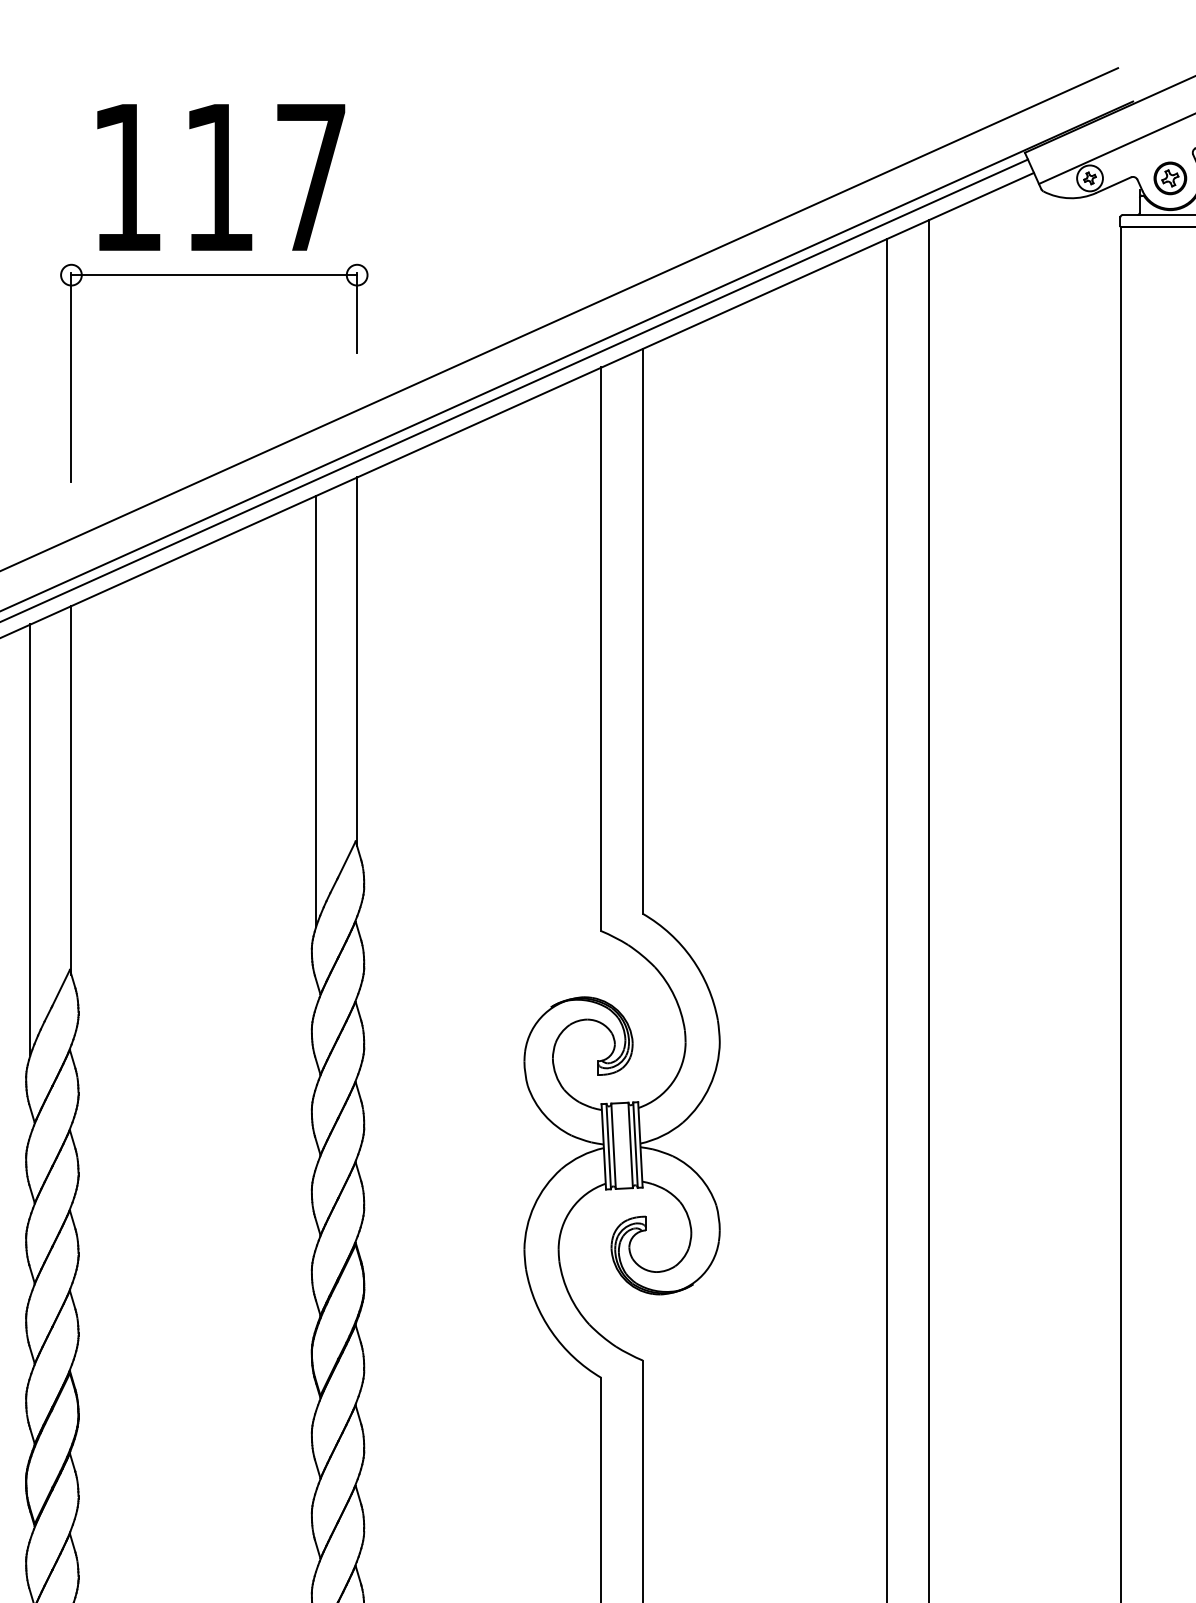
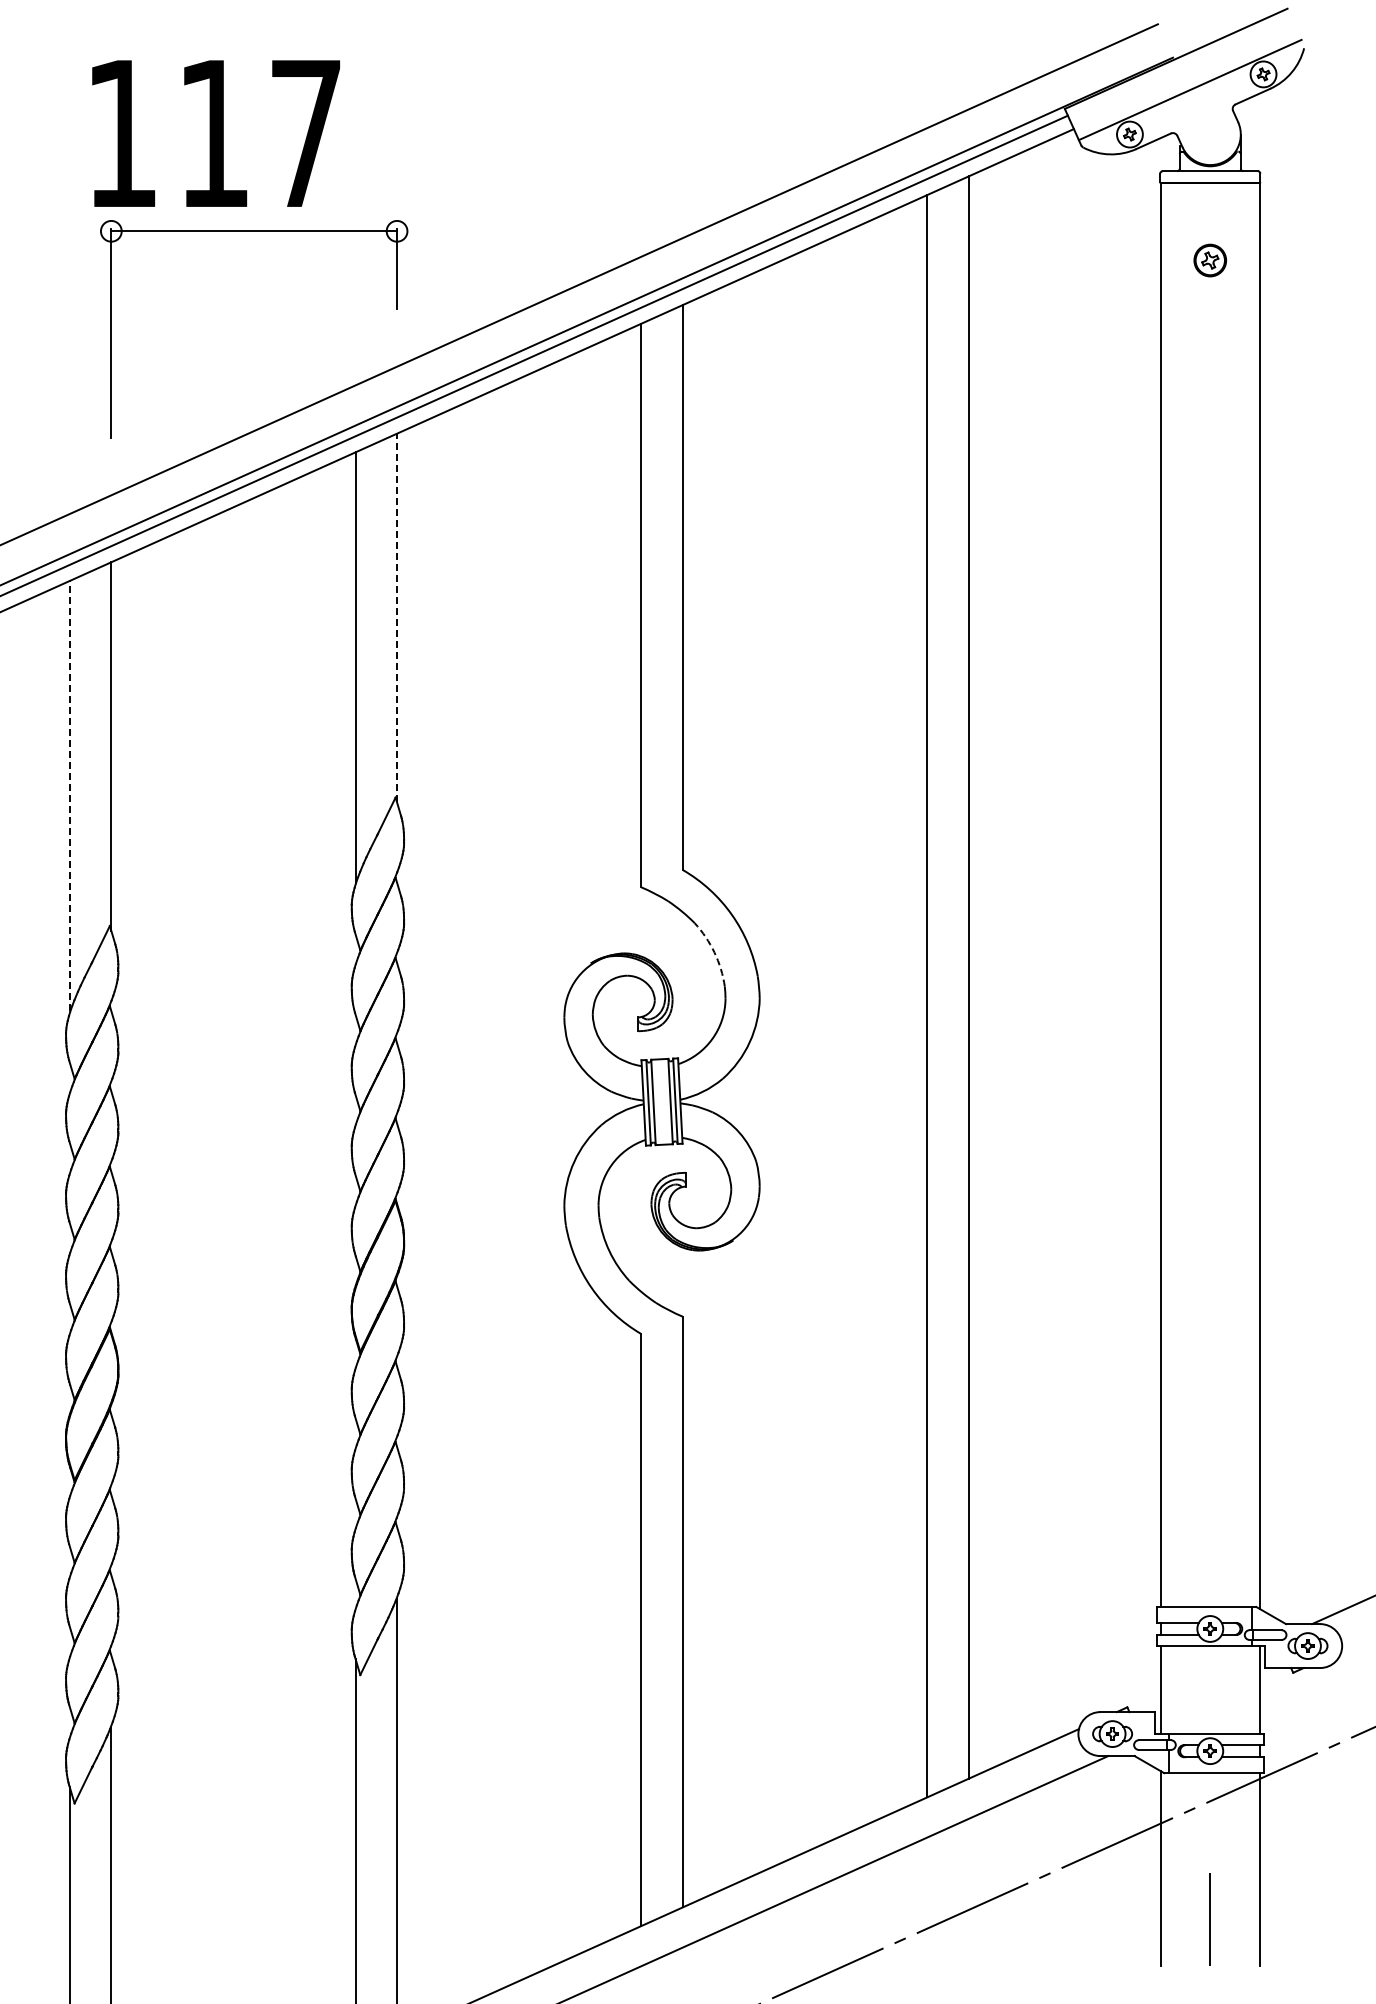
text: (220, 177) -> (215, 133), moved
part: (1169, 178) -> (1209, 260), moved
line: (357, 661) -> (397, 617), solid -> dashed
line: (29, 839) -> (69, 795), solid -> dashed
arc: (674, 996) -> (714, 952), solid -> dashed

